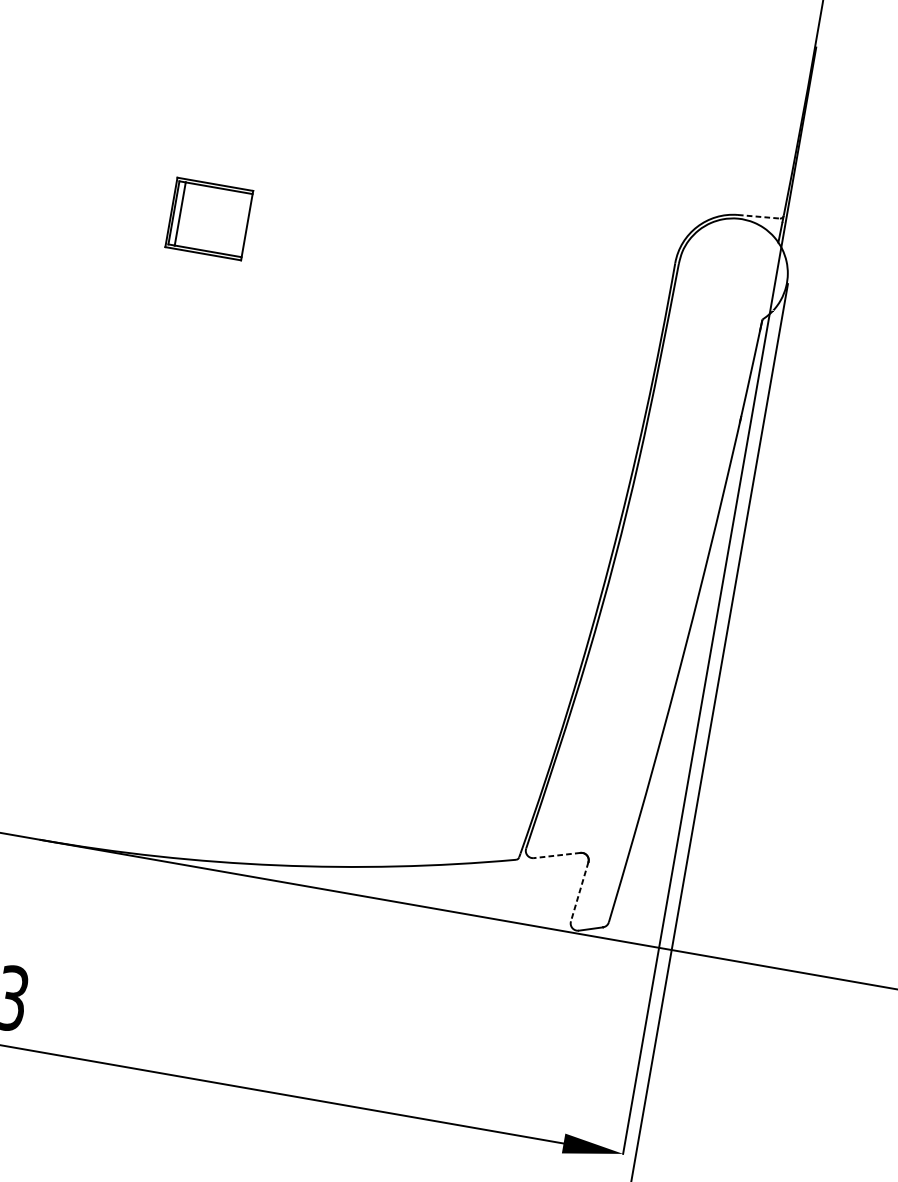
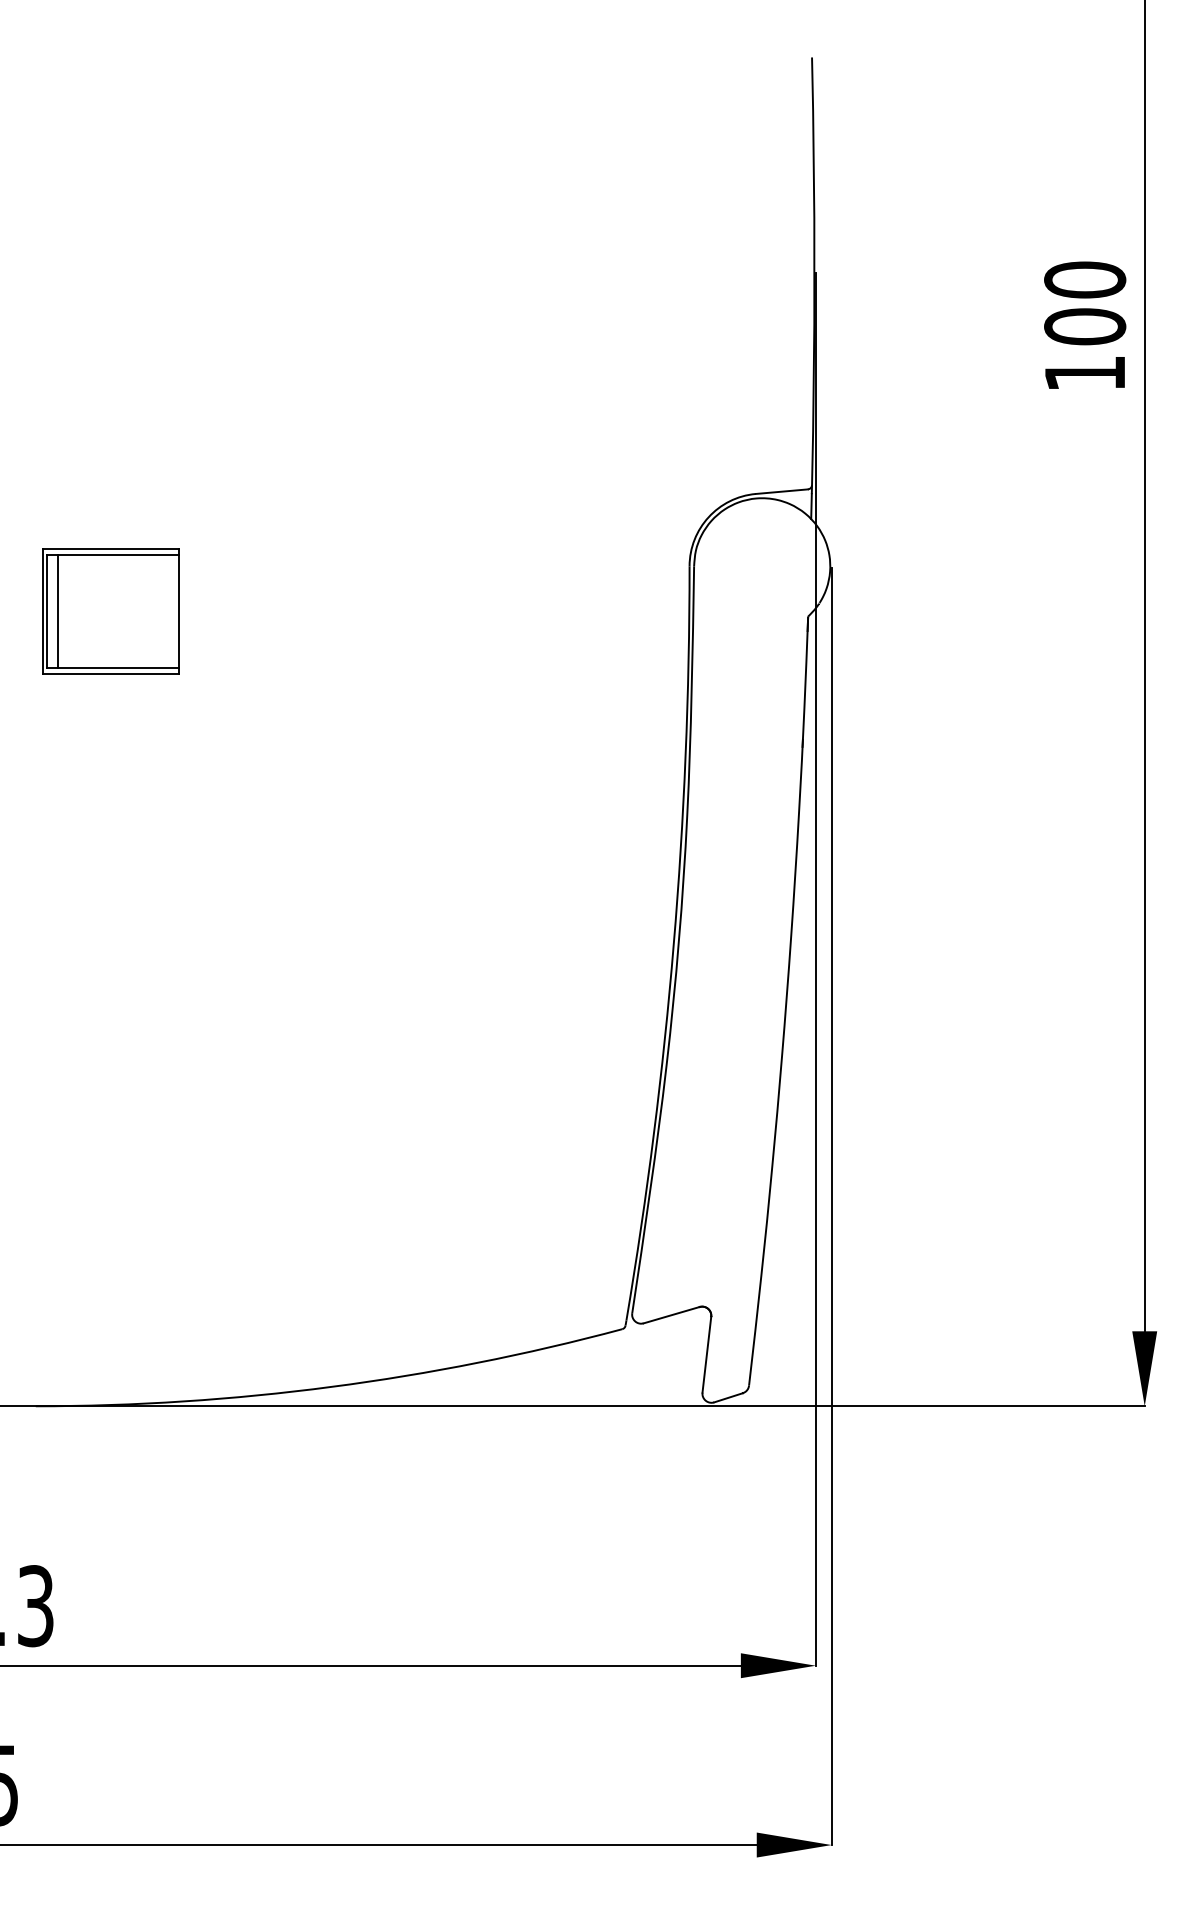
line: (759, 216) -> (782, 491), dashed -> solid
part: (209, 218) -> (110, 611), size x1.43
line: (557, 855) -> (671, 1315), dashed -> solid
line: (579, 892) -> (706, 1355), dashed -> solid

